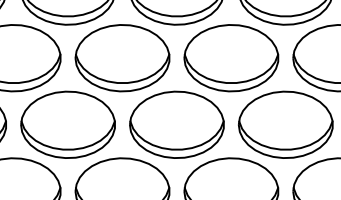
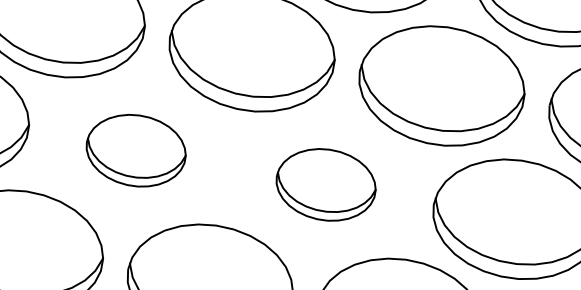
part: (67, 124) -> (135, 150), size x0.6
part: (176, 124) -> (325, 184), size x0.6

